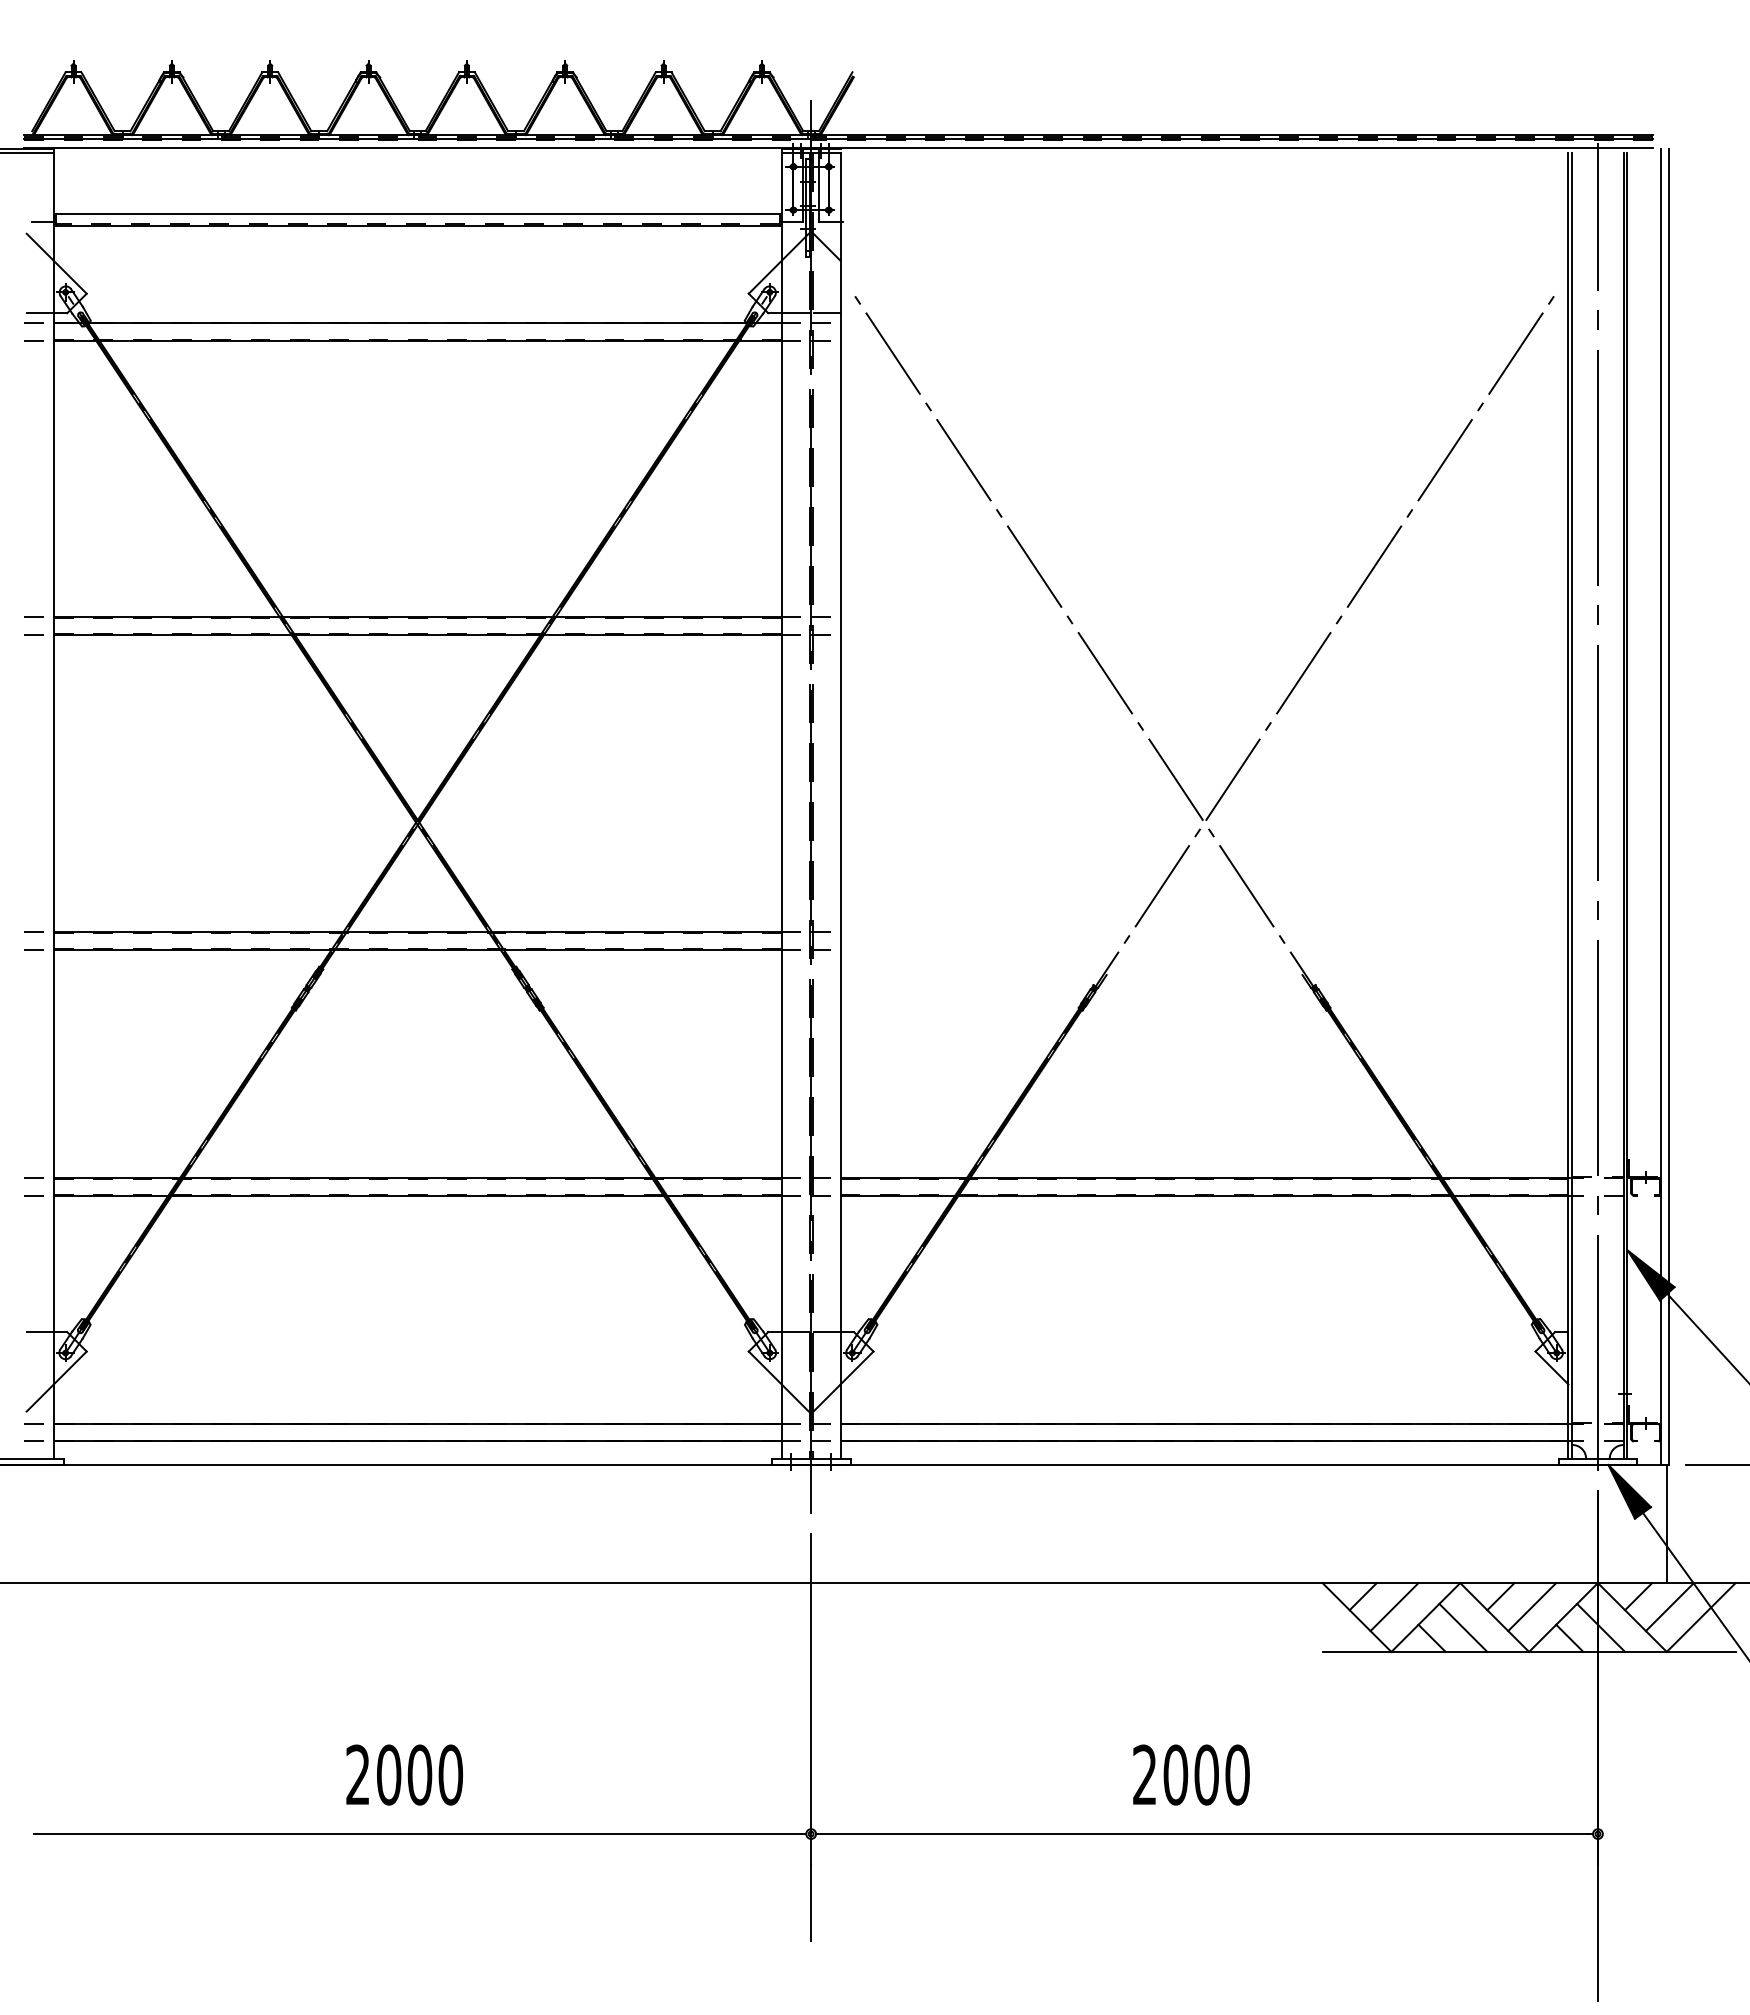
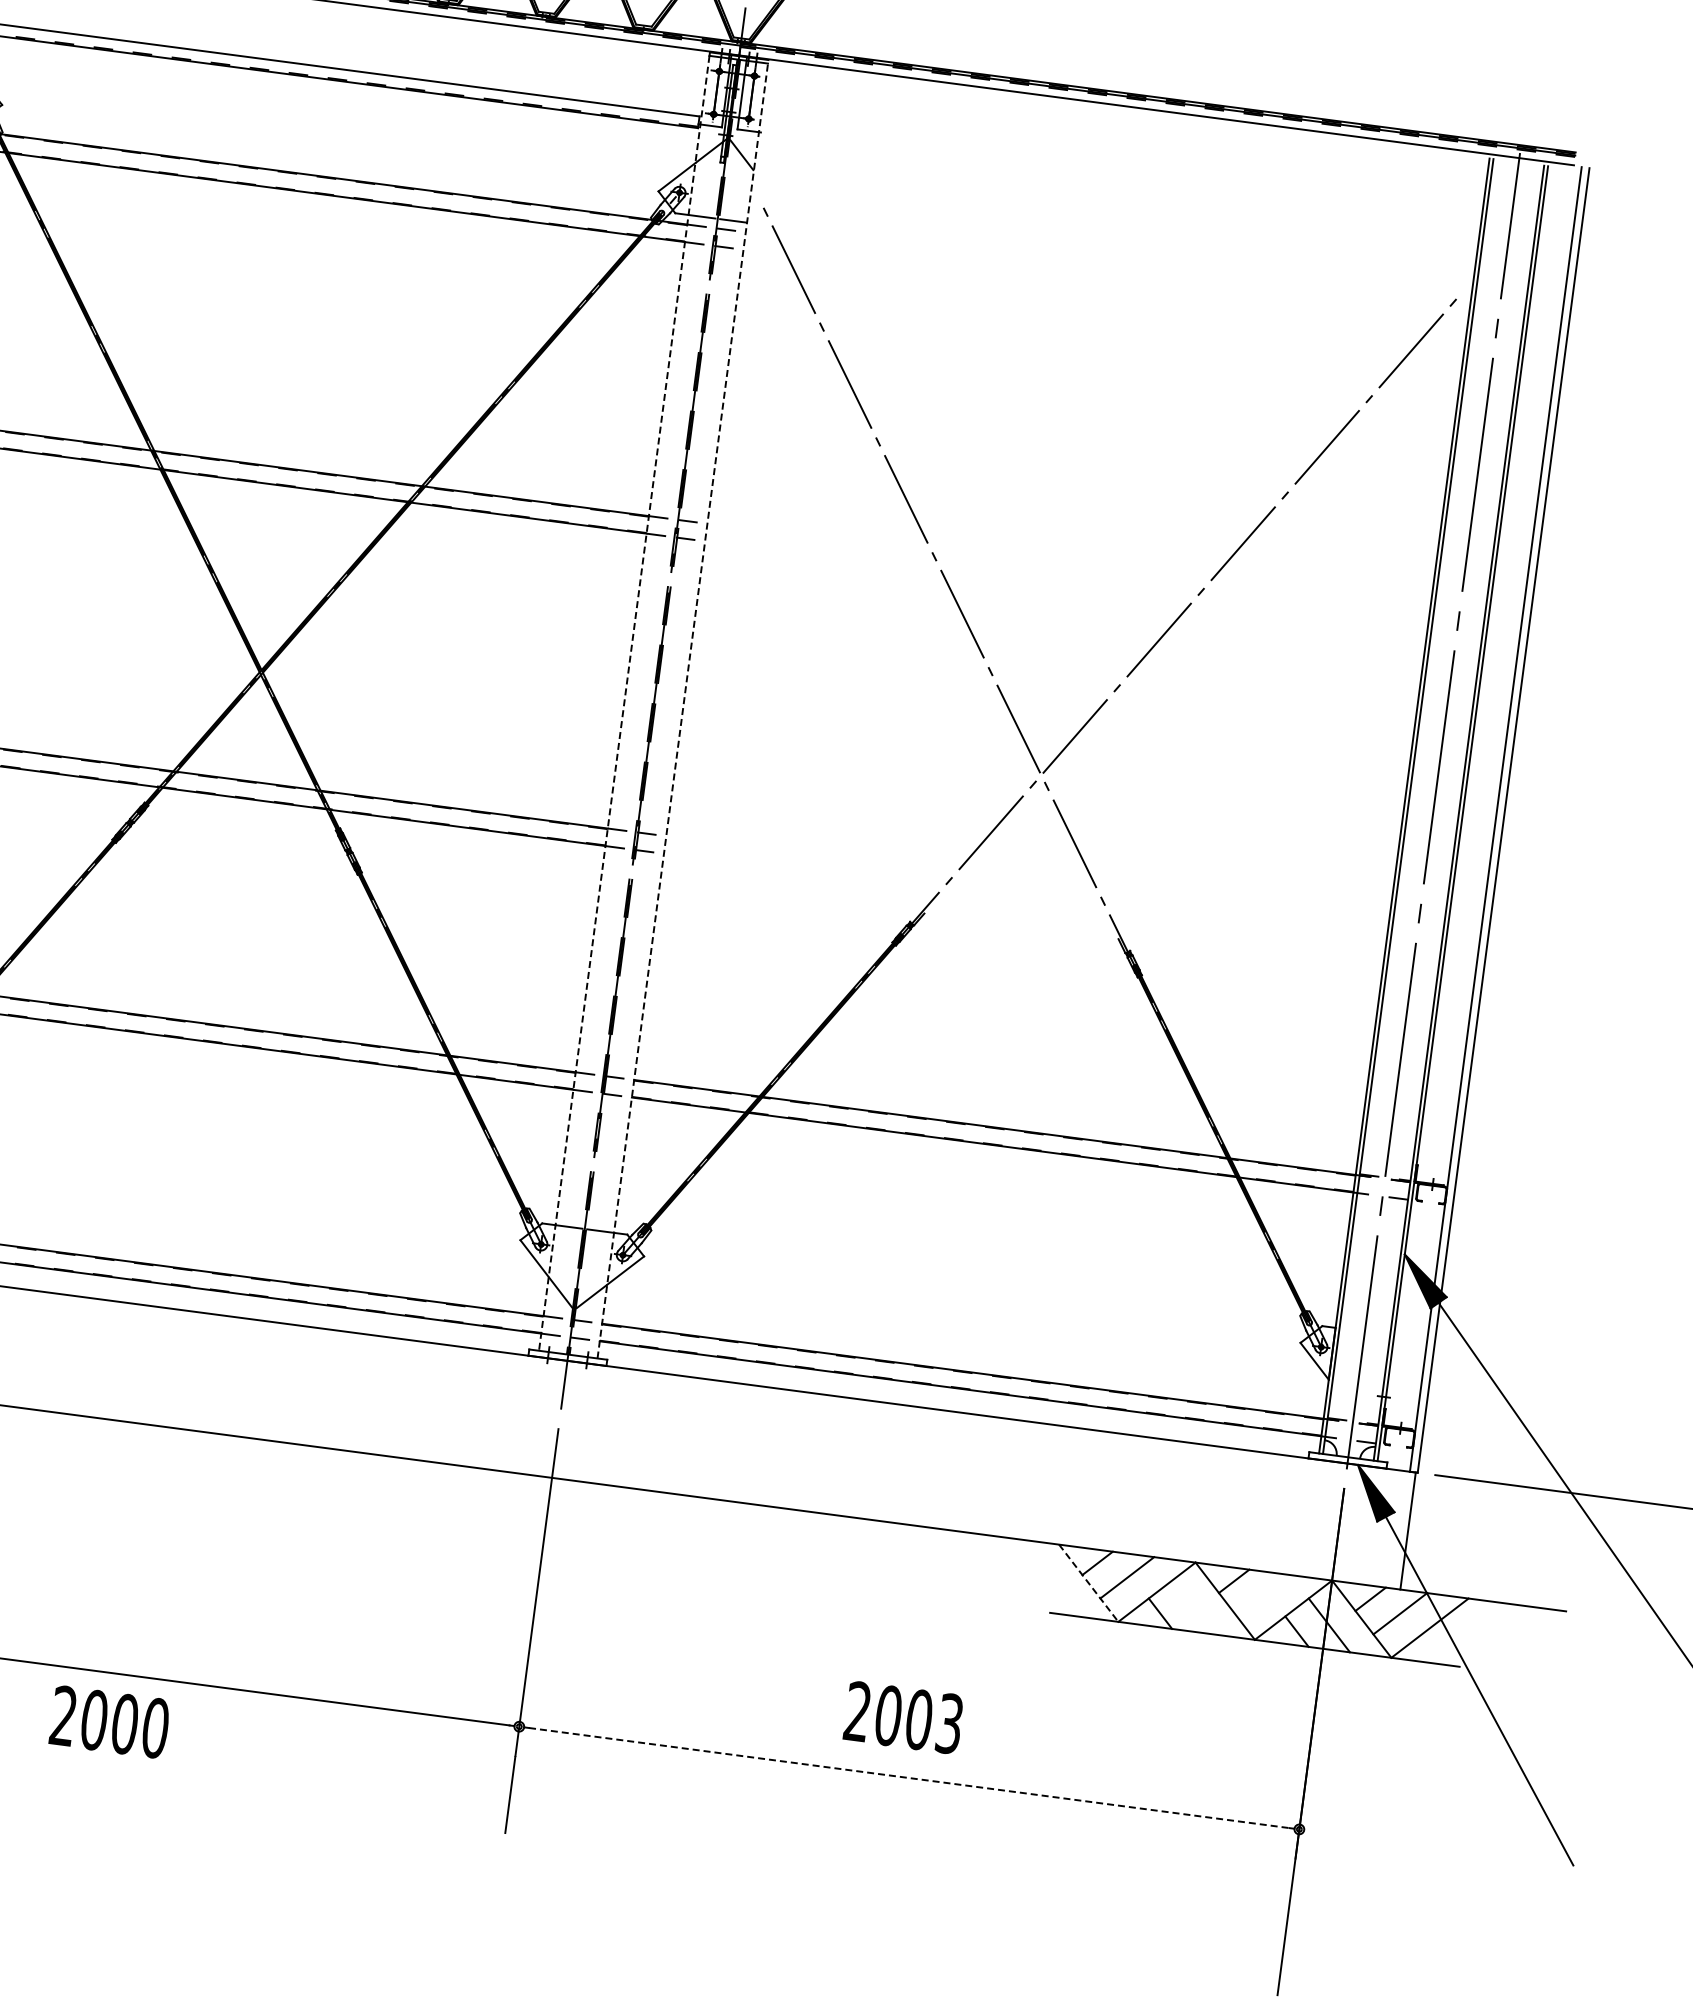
line: (840, 805) -> (682, 710), solid -> dashed
line: (781, 806) -> (624, 704), solid -> dashed
line: (1532, 1607) -> (1264, 1596), removed
line: (1356, 1617) -> (1088, 1583), solid -> dashed
line: (1463, 1627) -> (1193, 1607), removed
text: (404, 1774) -> (109, 1721), moved
text: (1237, 1774) -> (949, 1723), 2000 -> 2003
line: (1204, 1834) -> (909, 1778), solid -> dashed

